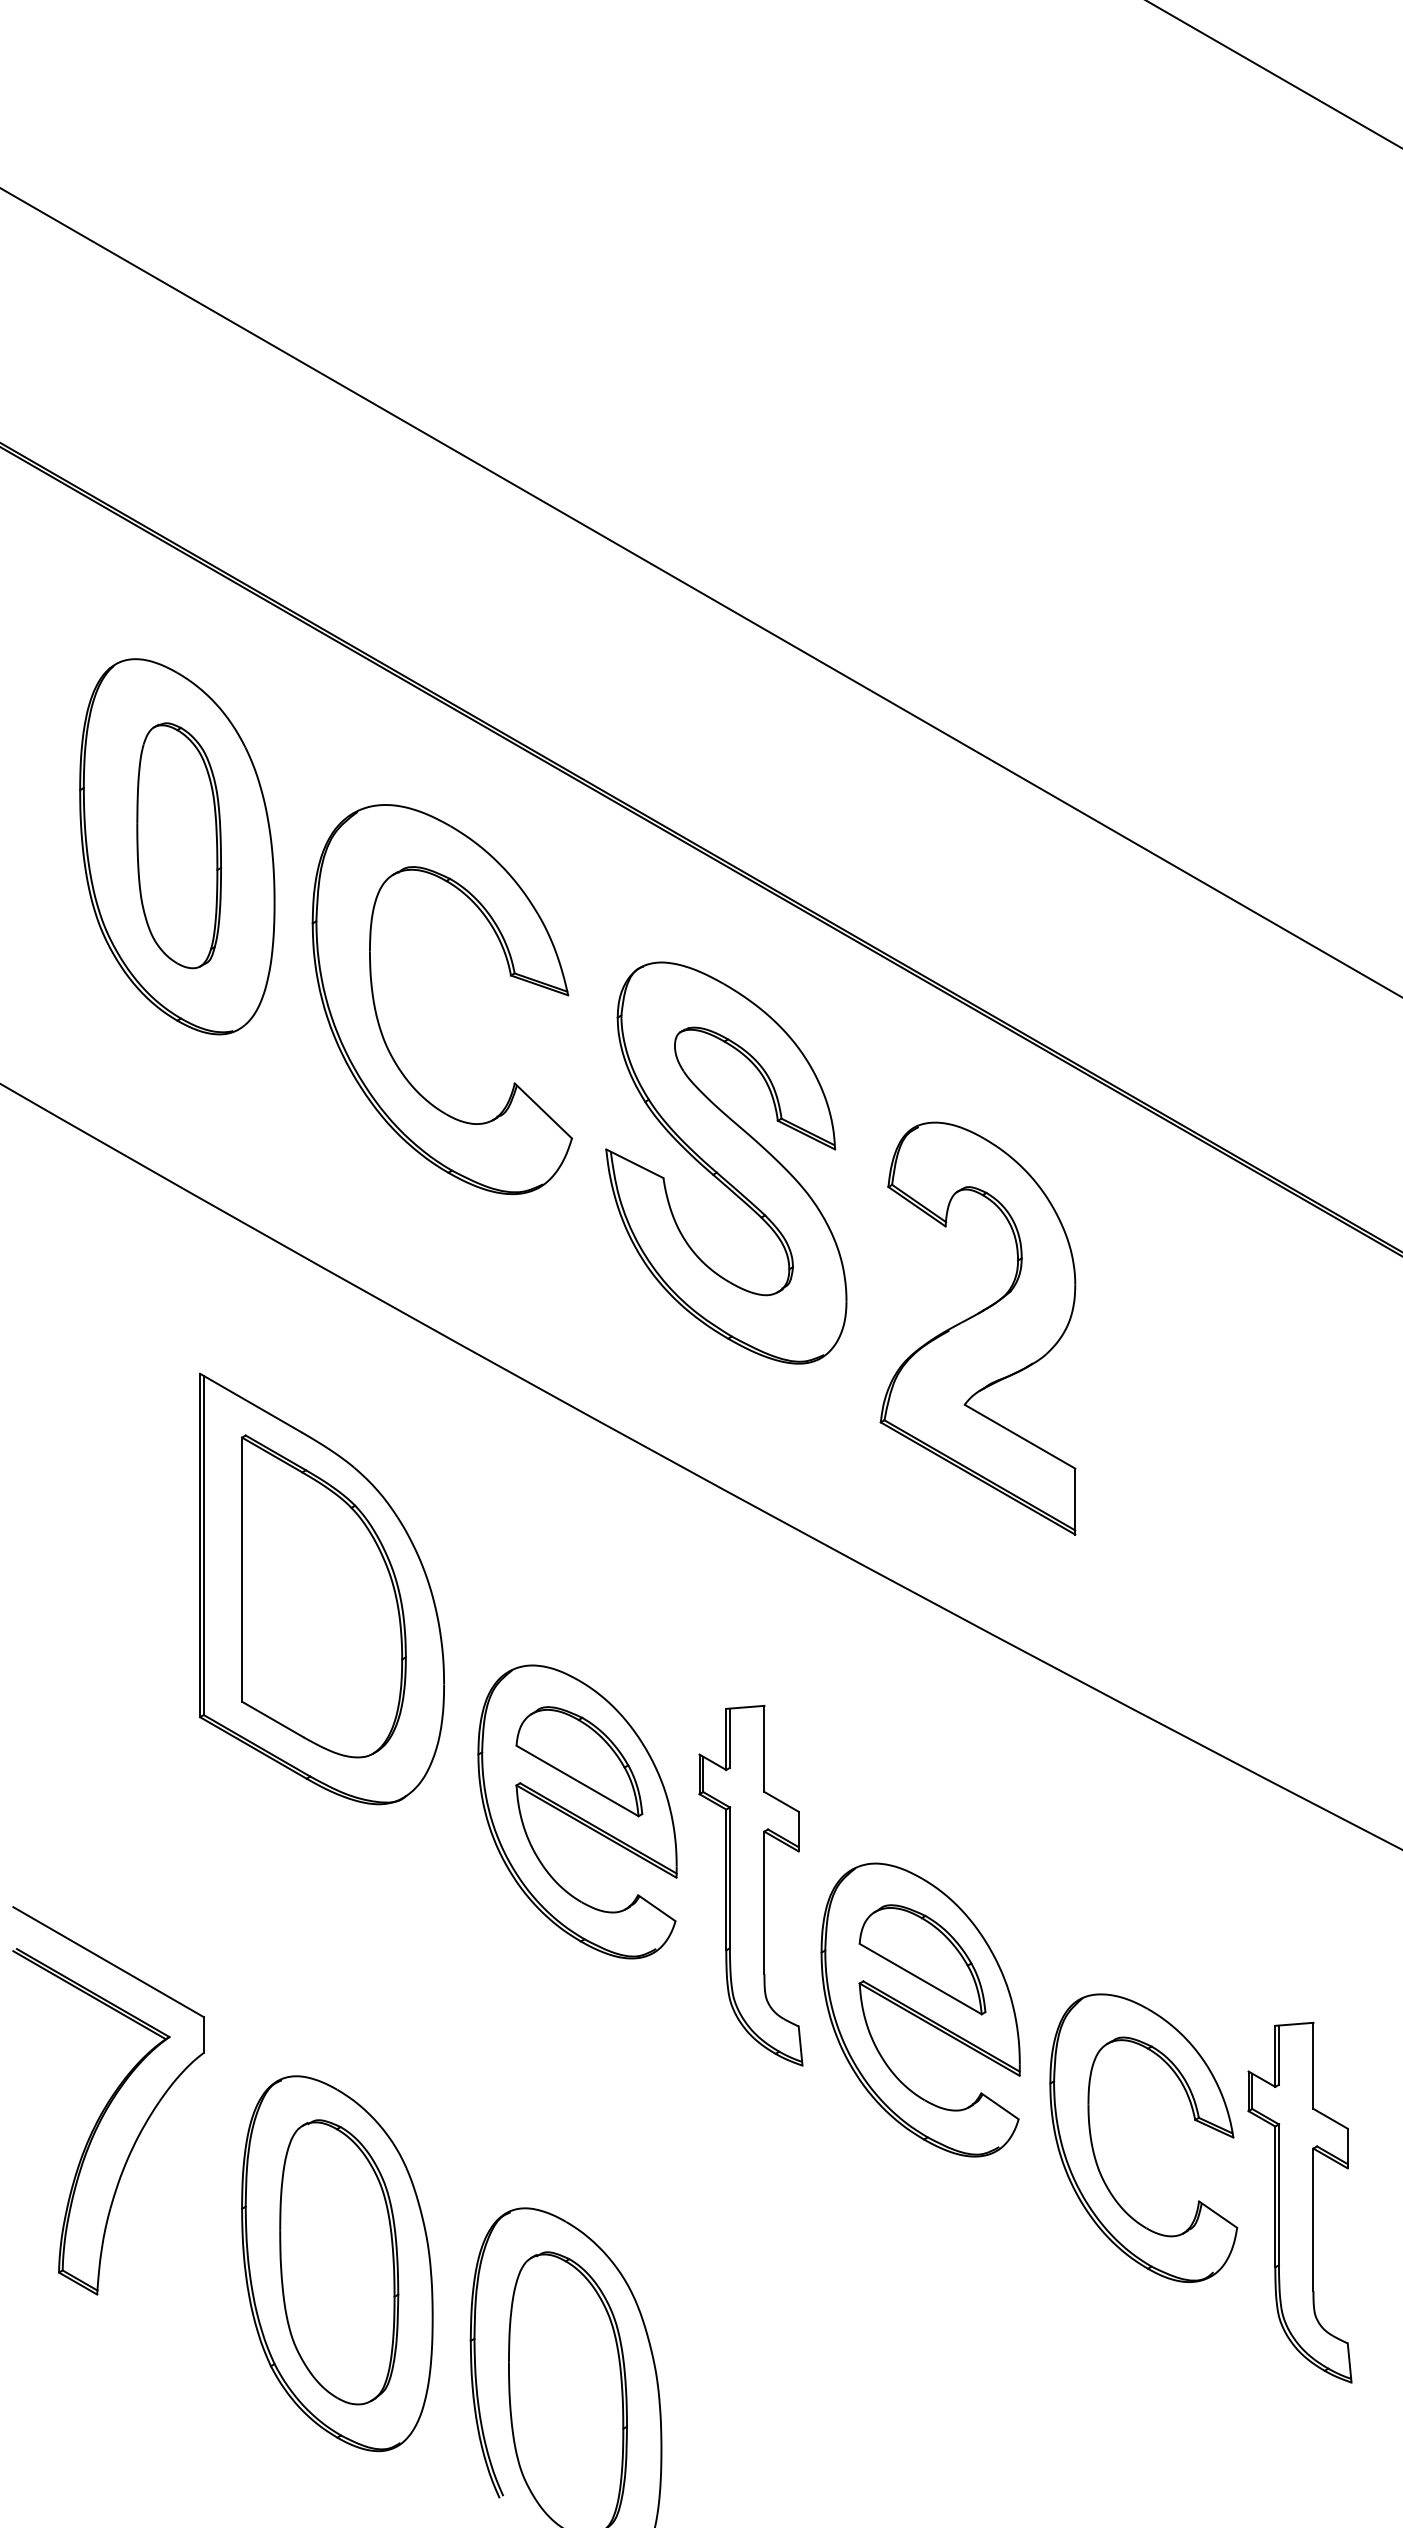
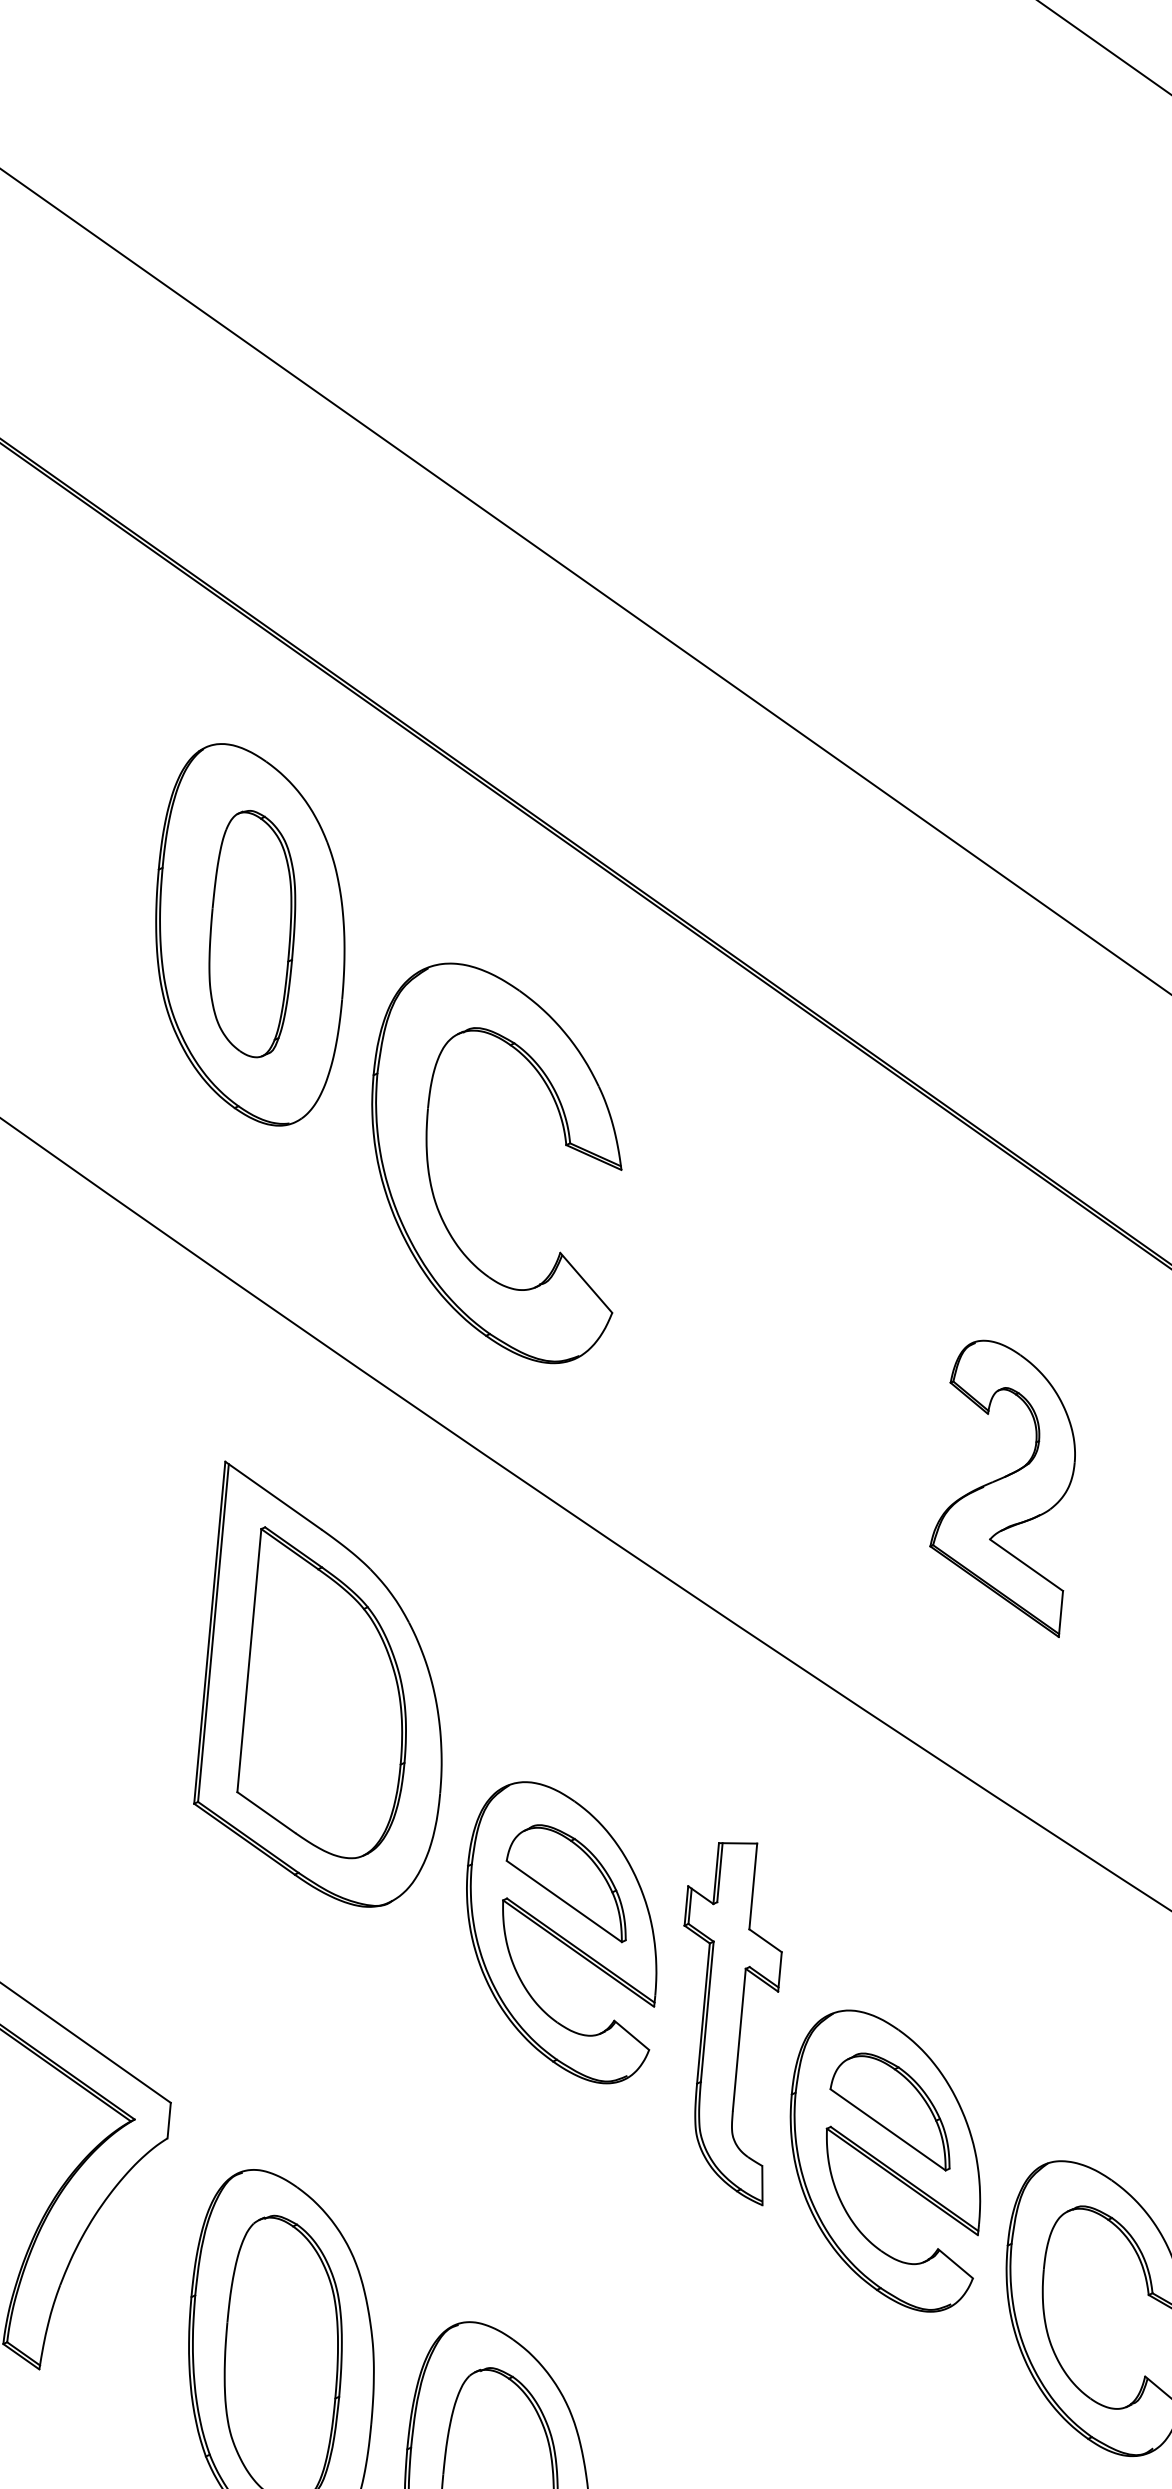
part: (377, 1014) -> (429, 1171), moved
part: (726, 1162) -> (768, 1299), removed
part: (977, 1328) -> (1003, 1487), size x0.7

